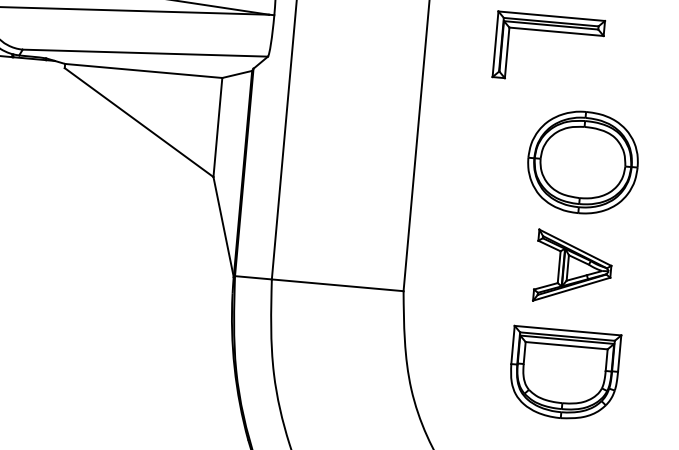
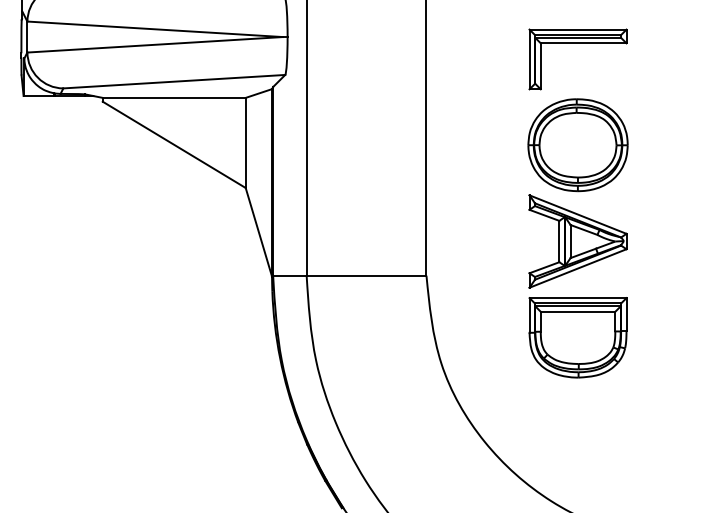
part: (549, 31) -> (577, 43), moved
part: (572, 268) -> (577, 241), size x1.43

